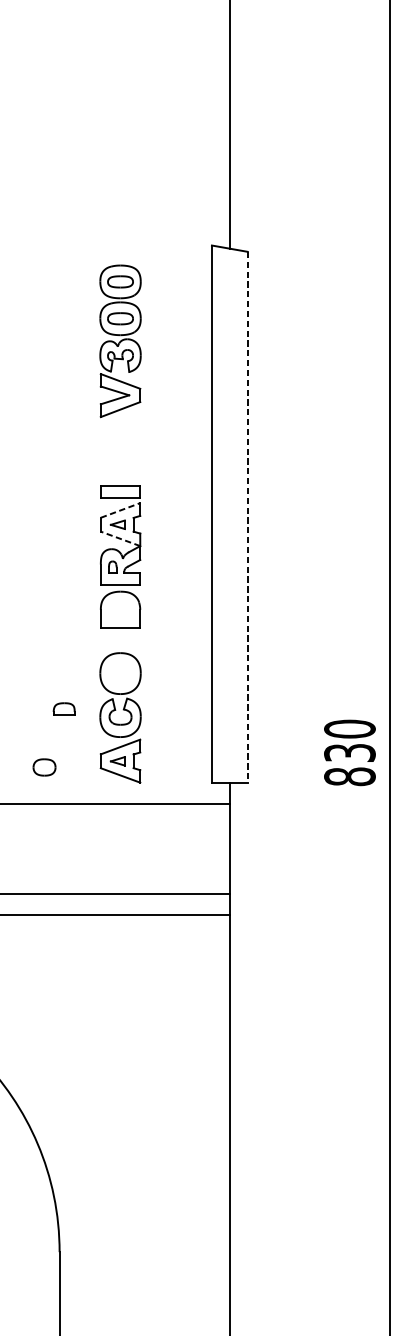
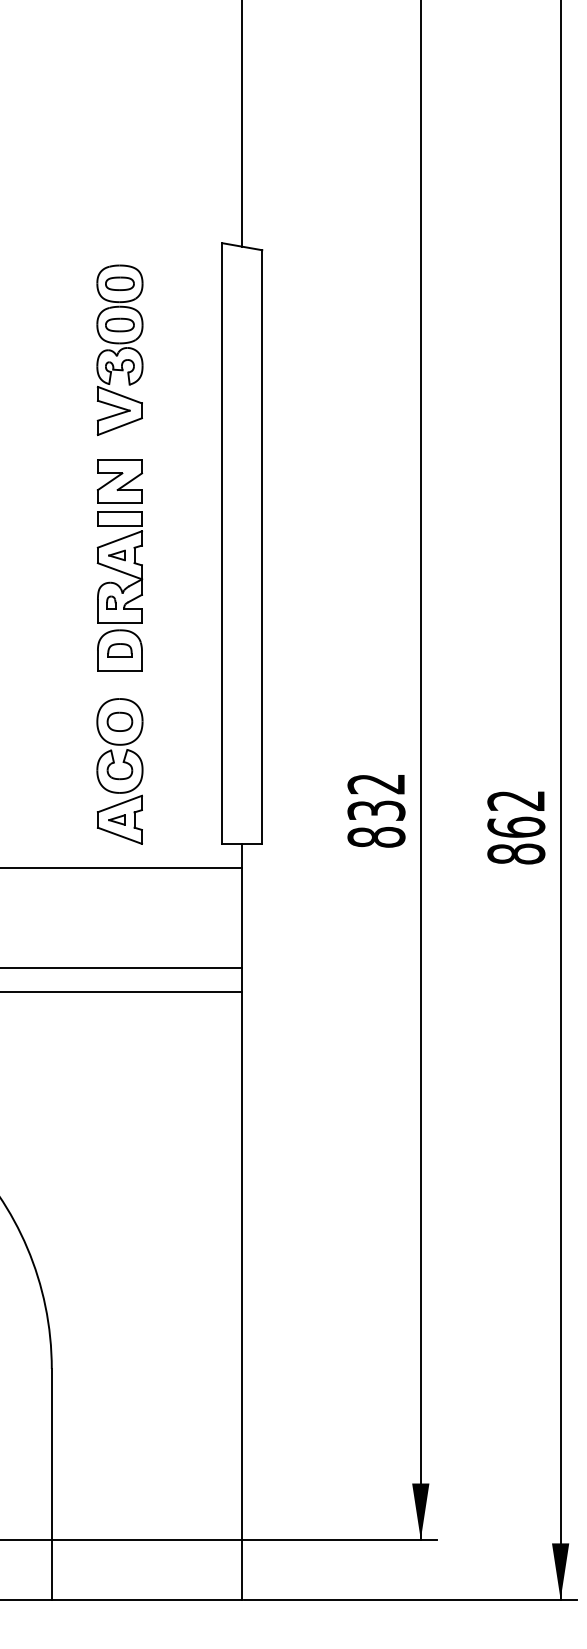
part: (121, 458) -> (120, 481), added
line: (120, 510) -> (119, 539), dashed -> solid
line: (247, 517) -> (262, 547), dashed -> solid
line: (120, 539) -> (119, 571), dashed -> solid
part: (63, 708) -> (119, 650), moved
text: (349, 728) -> (376, 783), 830 -> 832
part: (44, 767) -> (119, 721), moved

